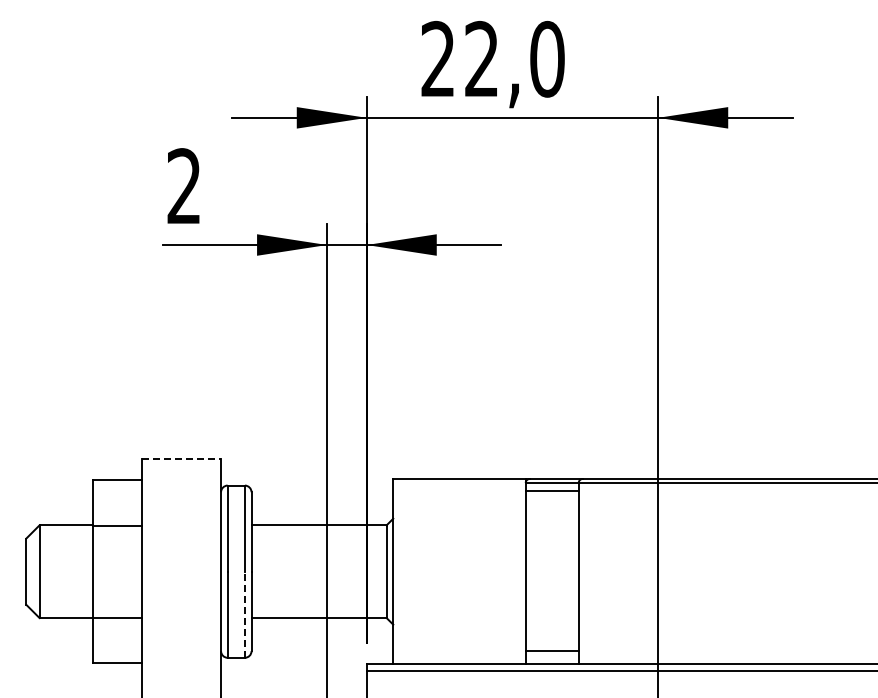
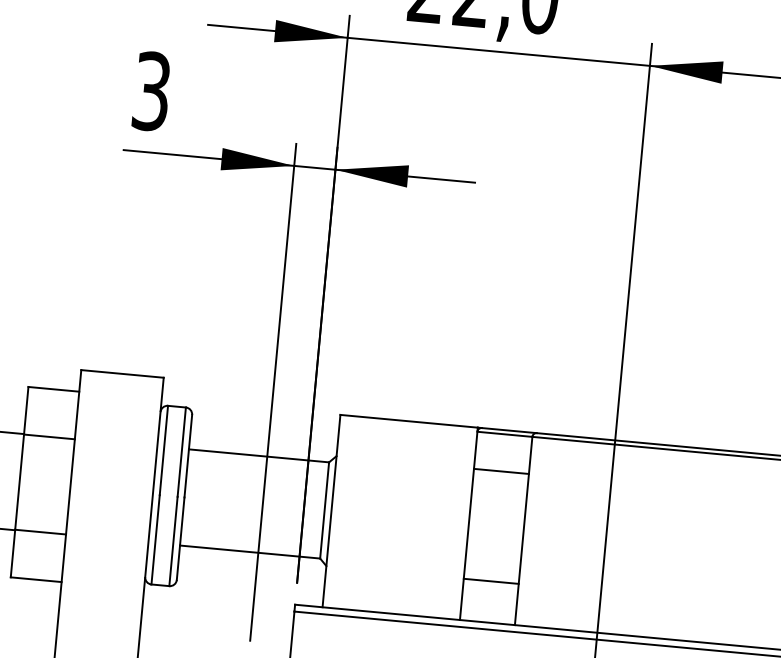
text: (183, 186) -> (150, 91), 2 -> 3
line: (181, 459) -> (122, 374), dashed -> solid
line: (551, 490) -> (500, 471), moved
line: (244, 614) -> (173, 541), dashed -> solid
line: (551, 650) -> (490, 581), moved

